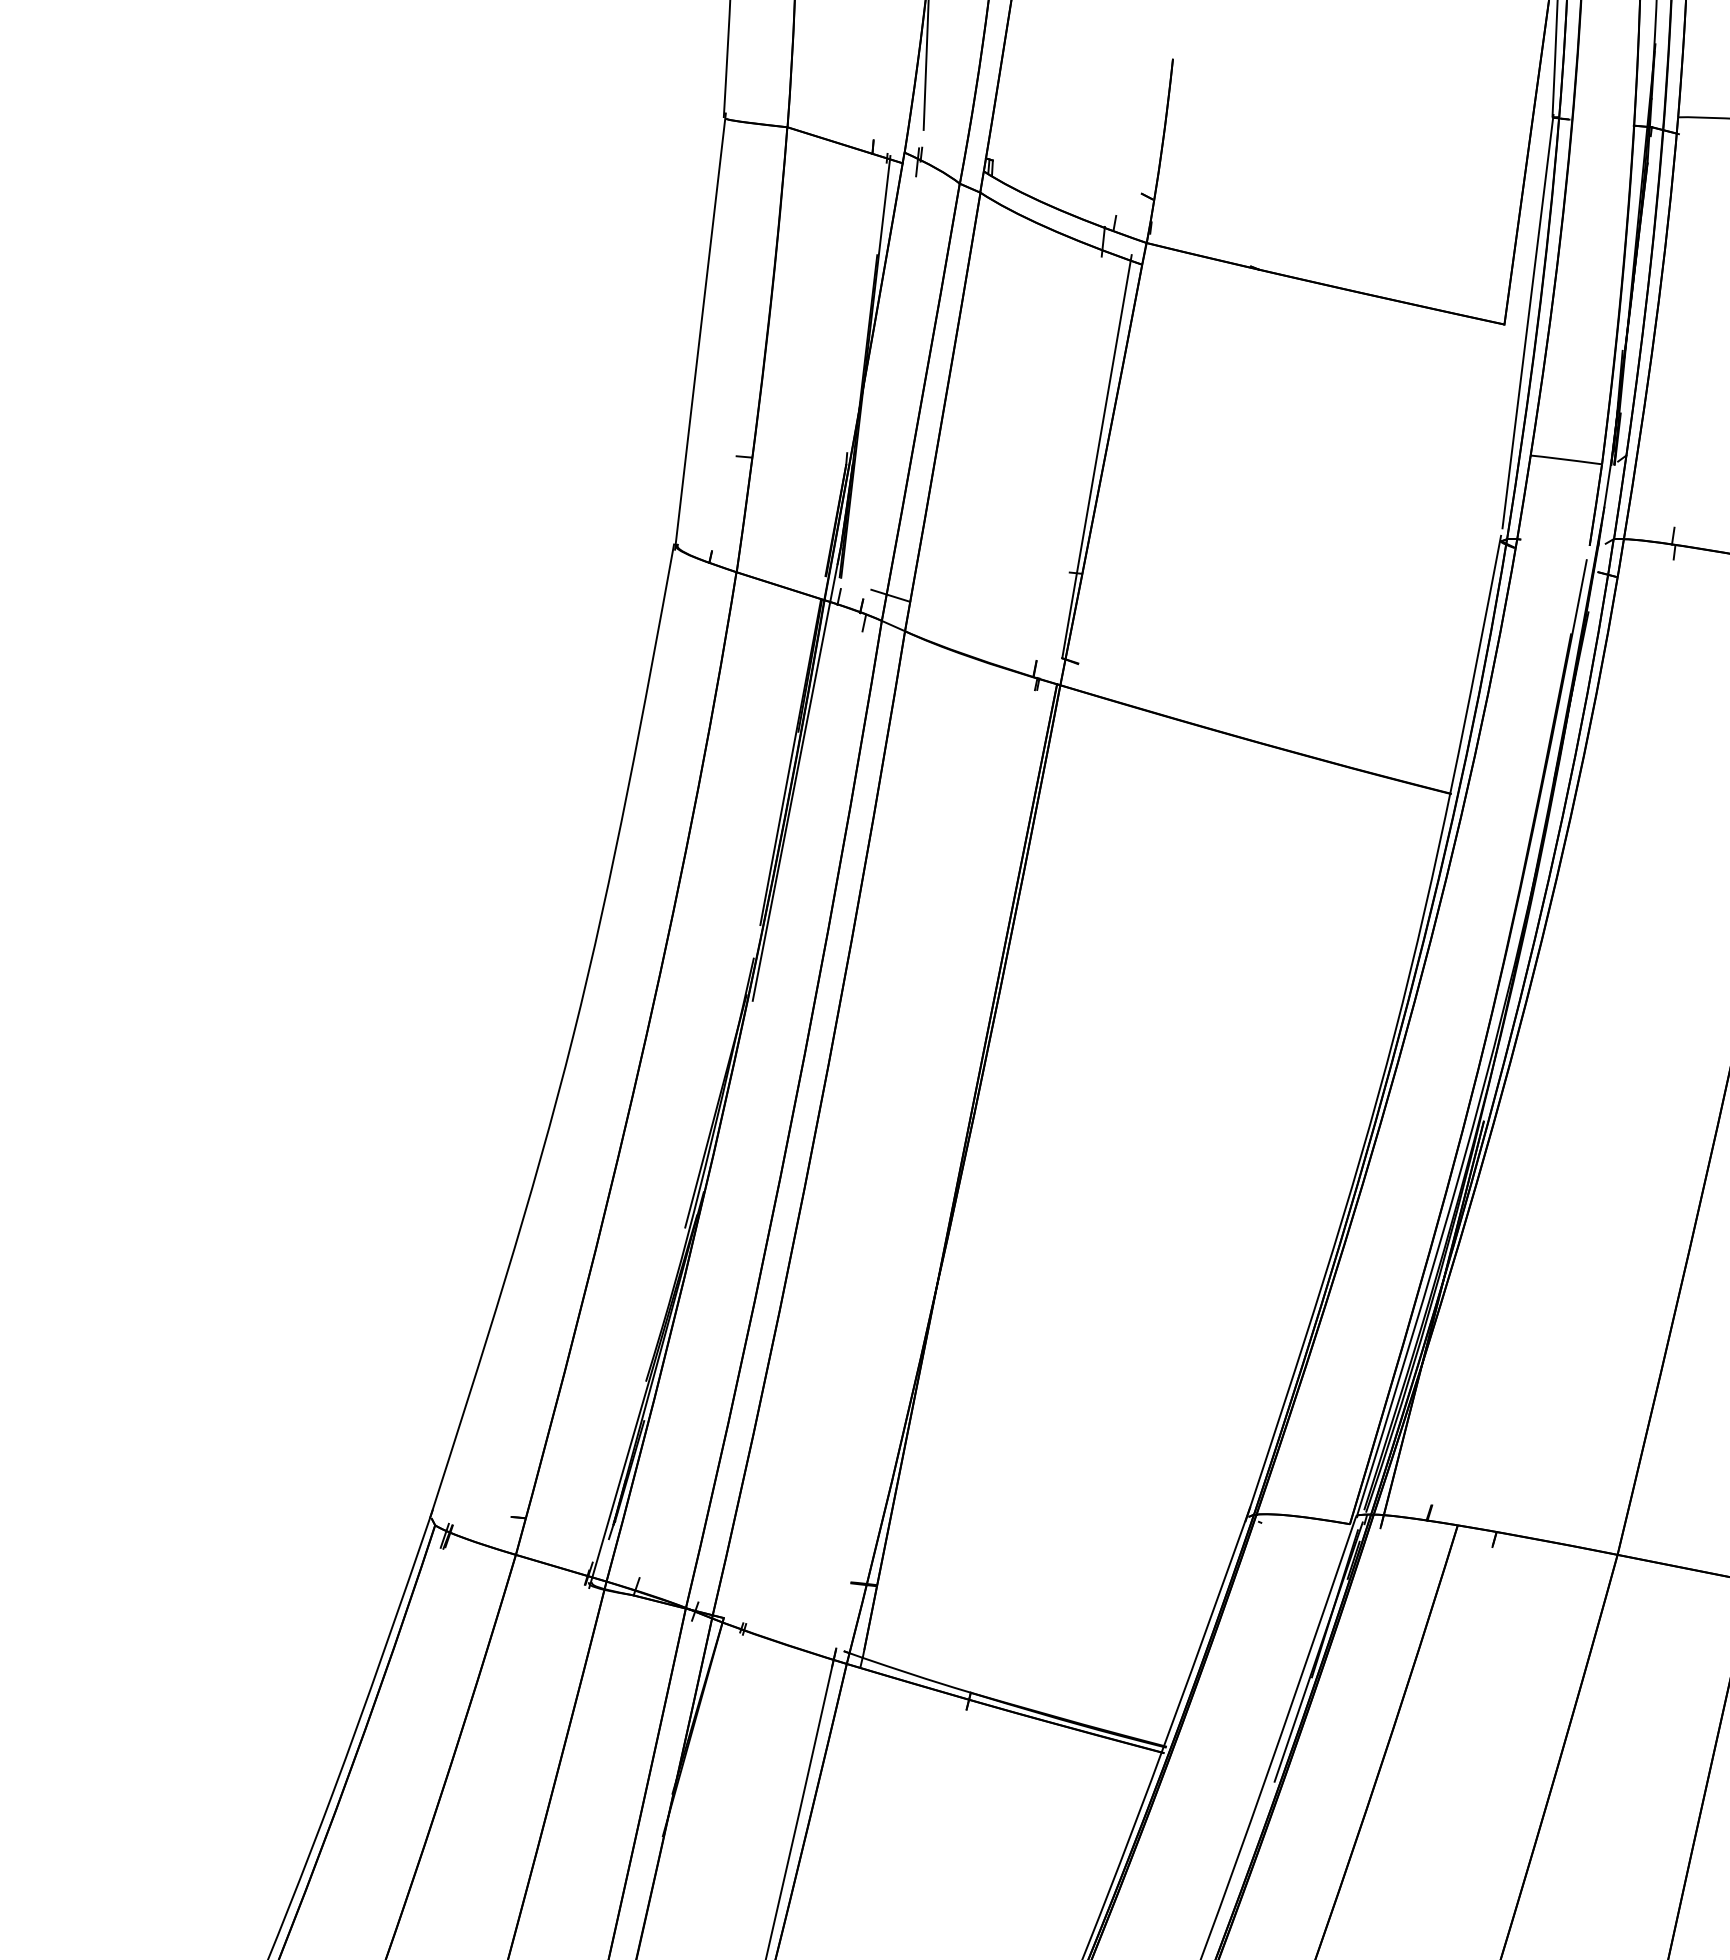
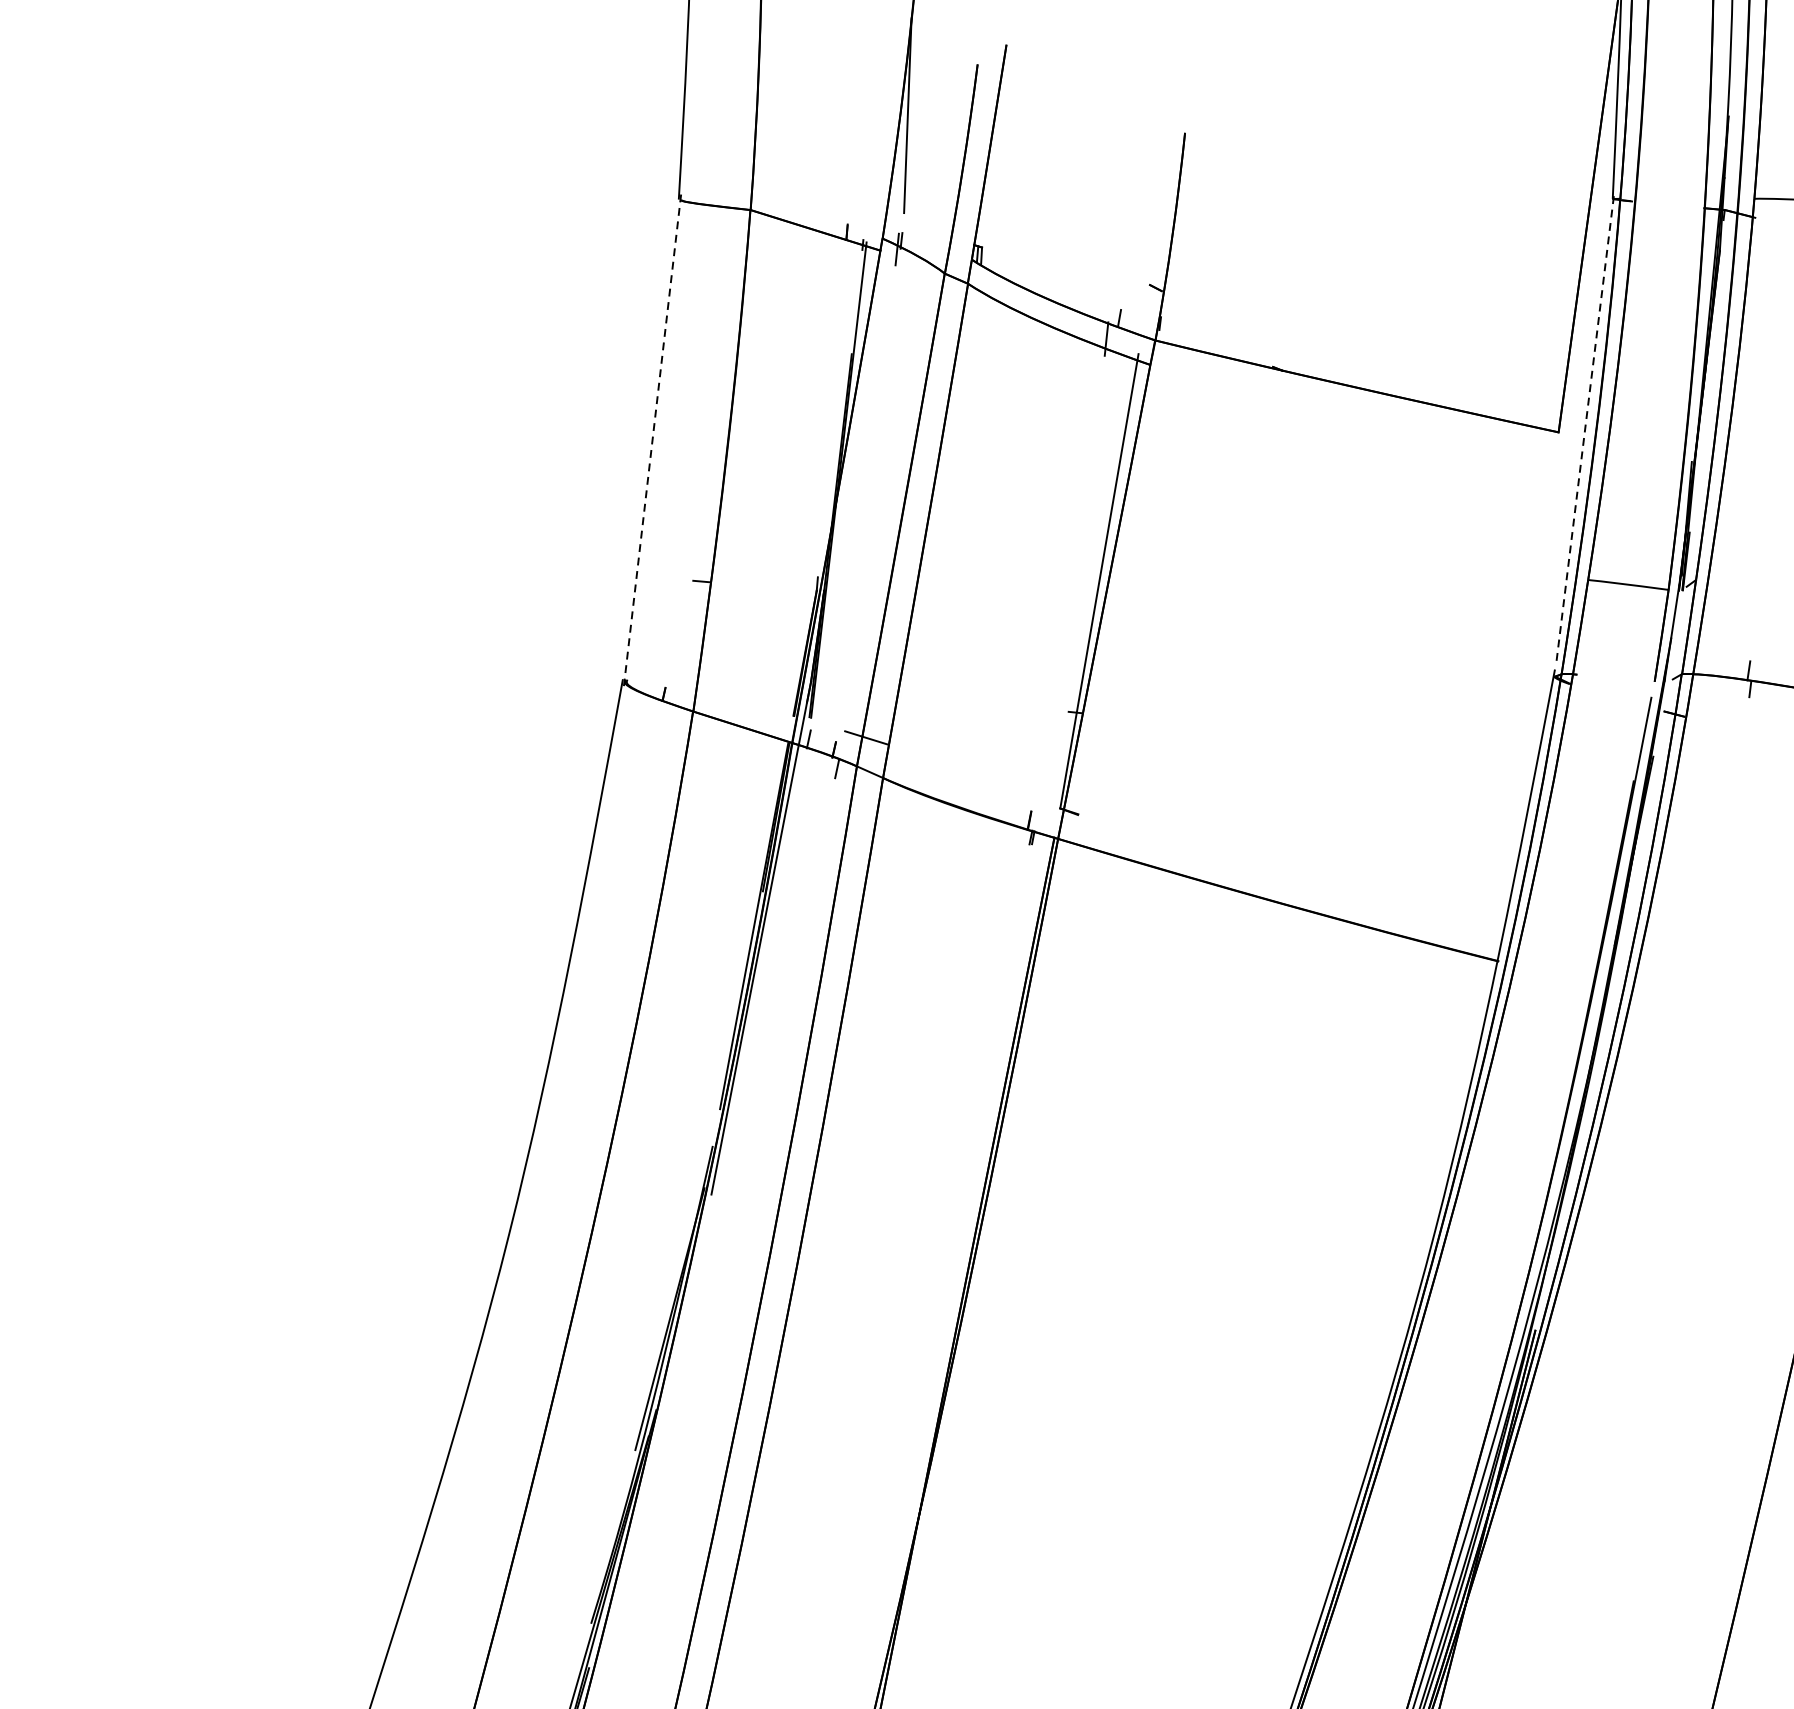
line: (1527, 322) -> (1584, 430), solid -> dashed
line: (700, 331) -> (652, 440), solid -> dashed

